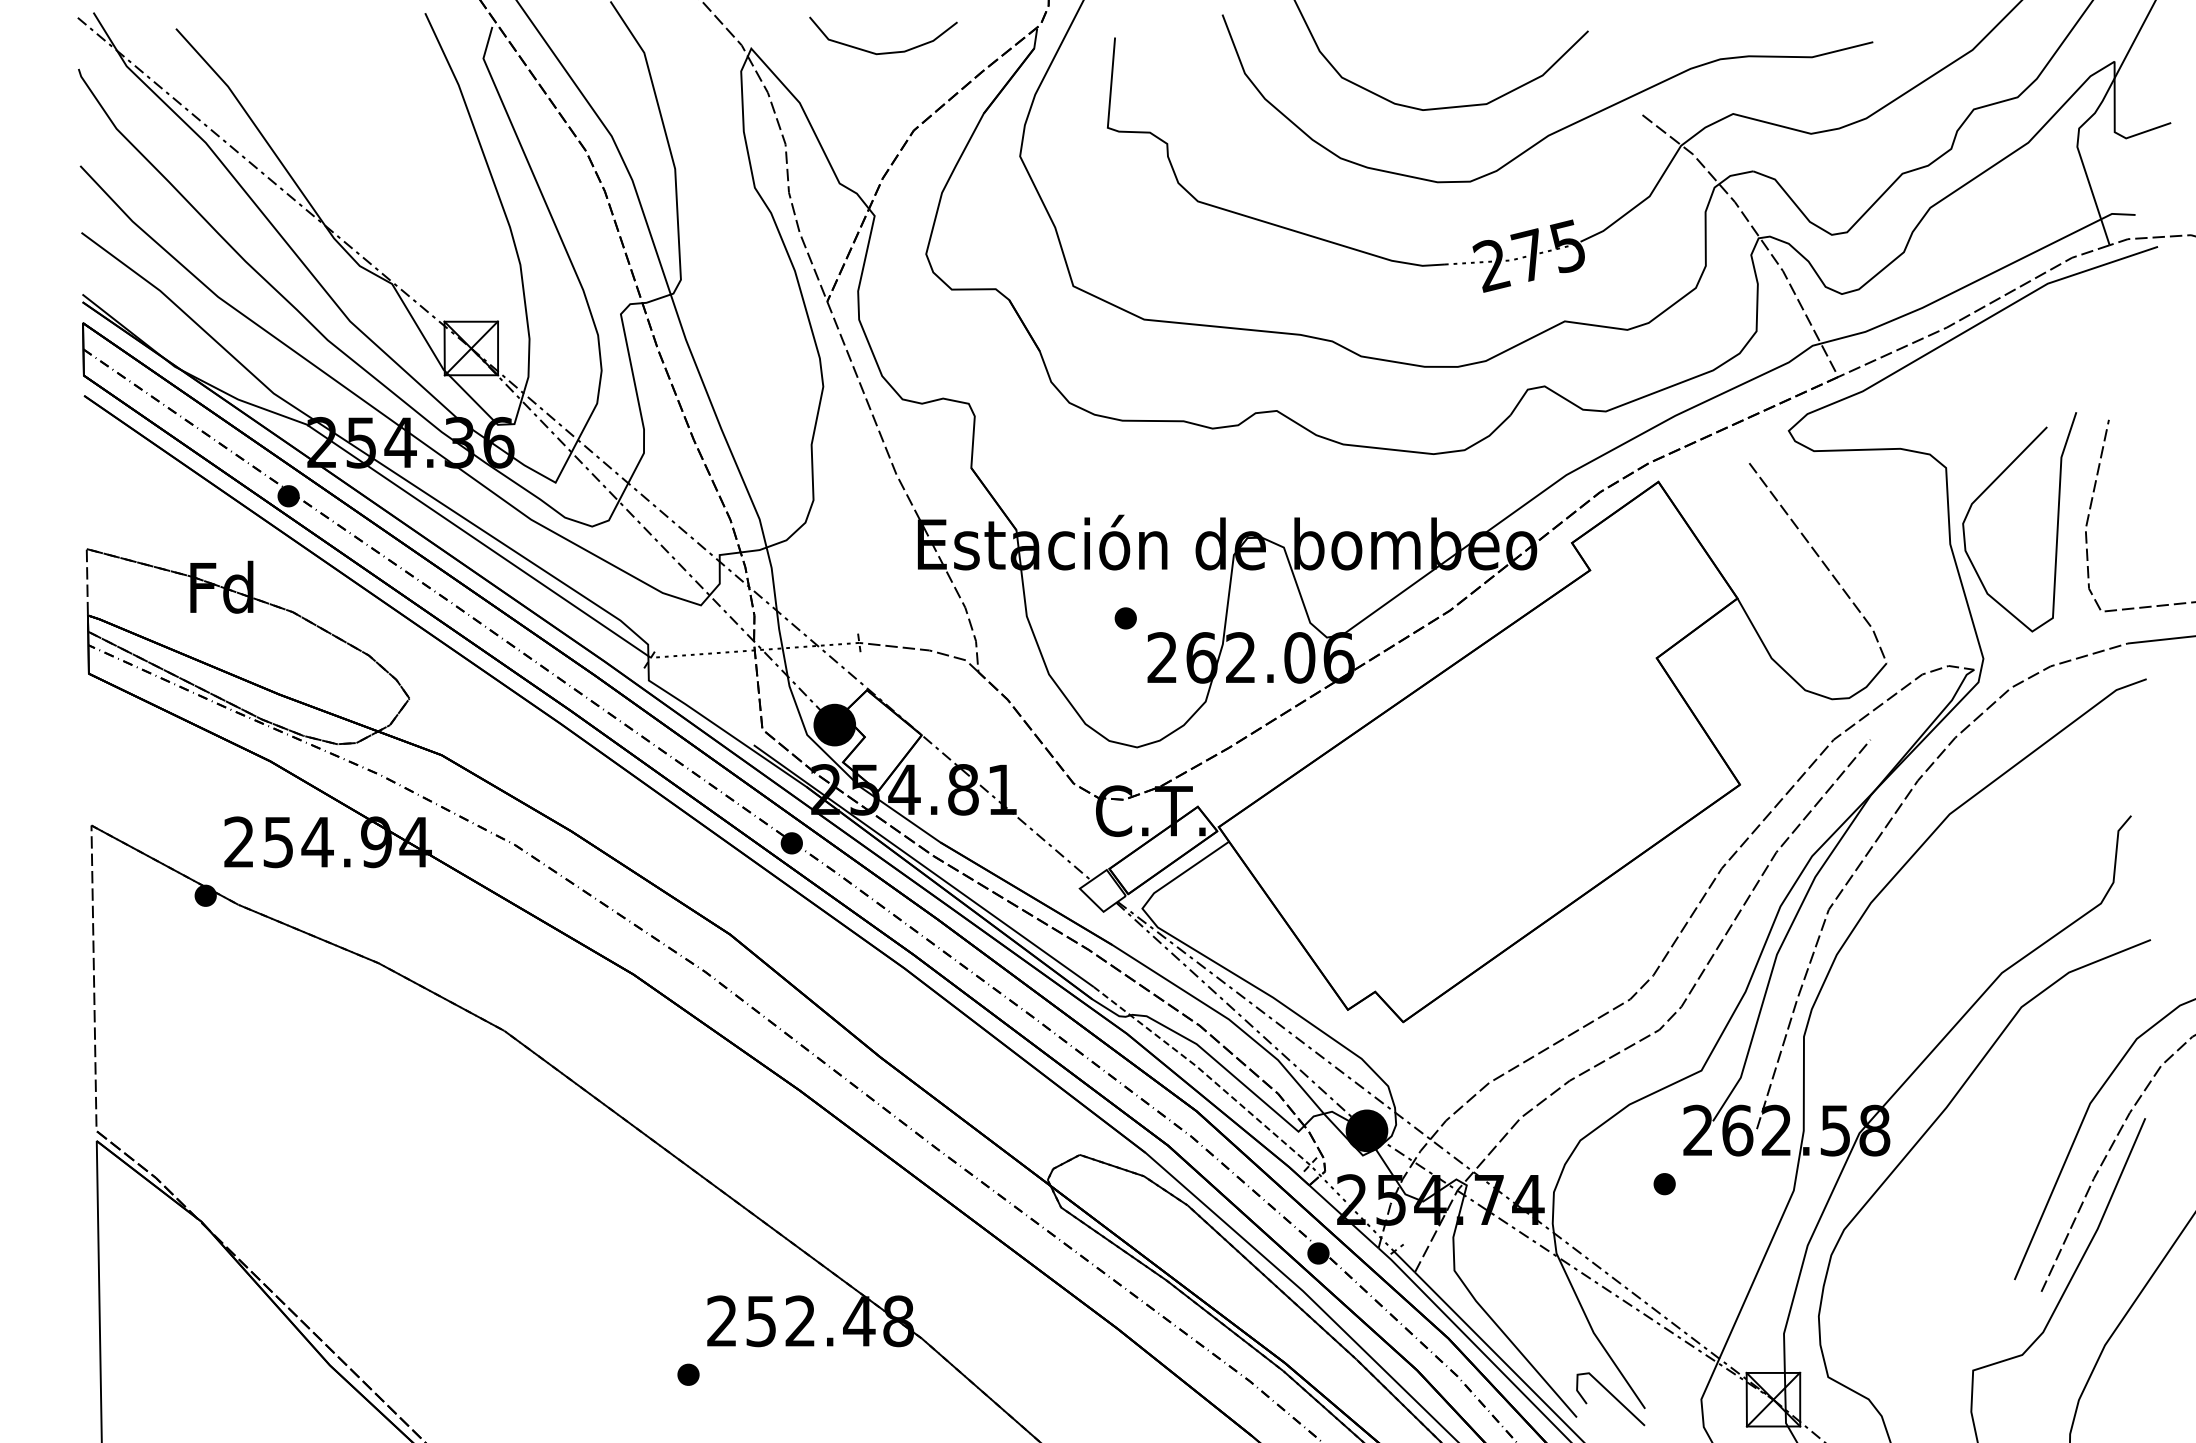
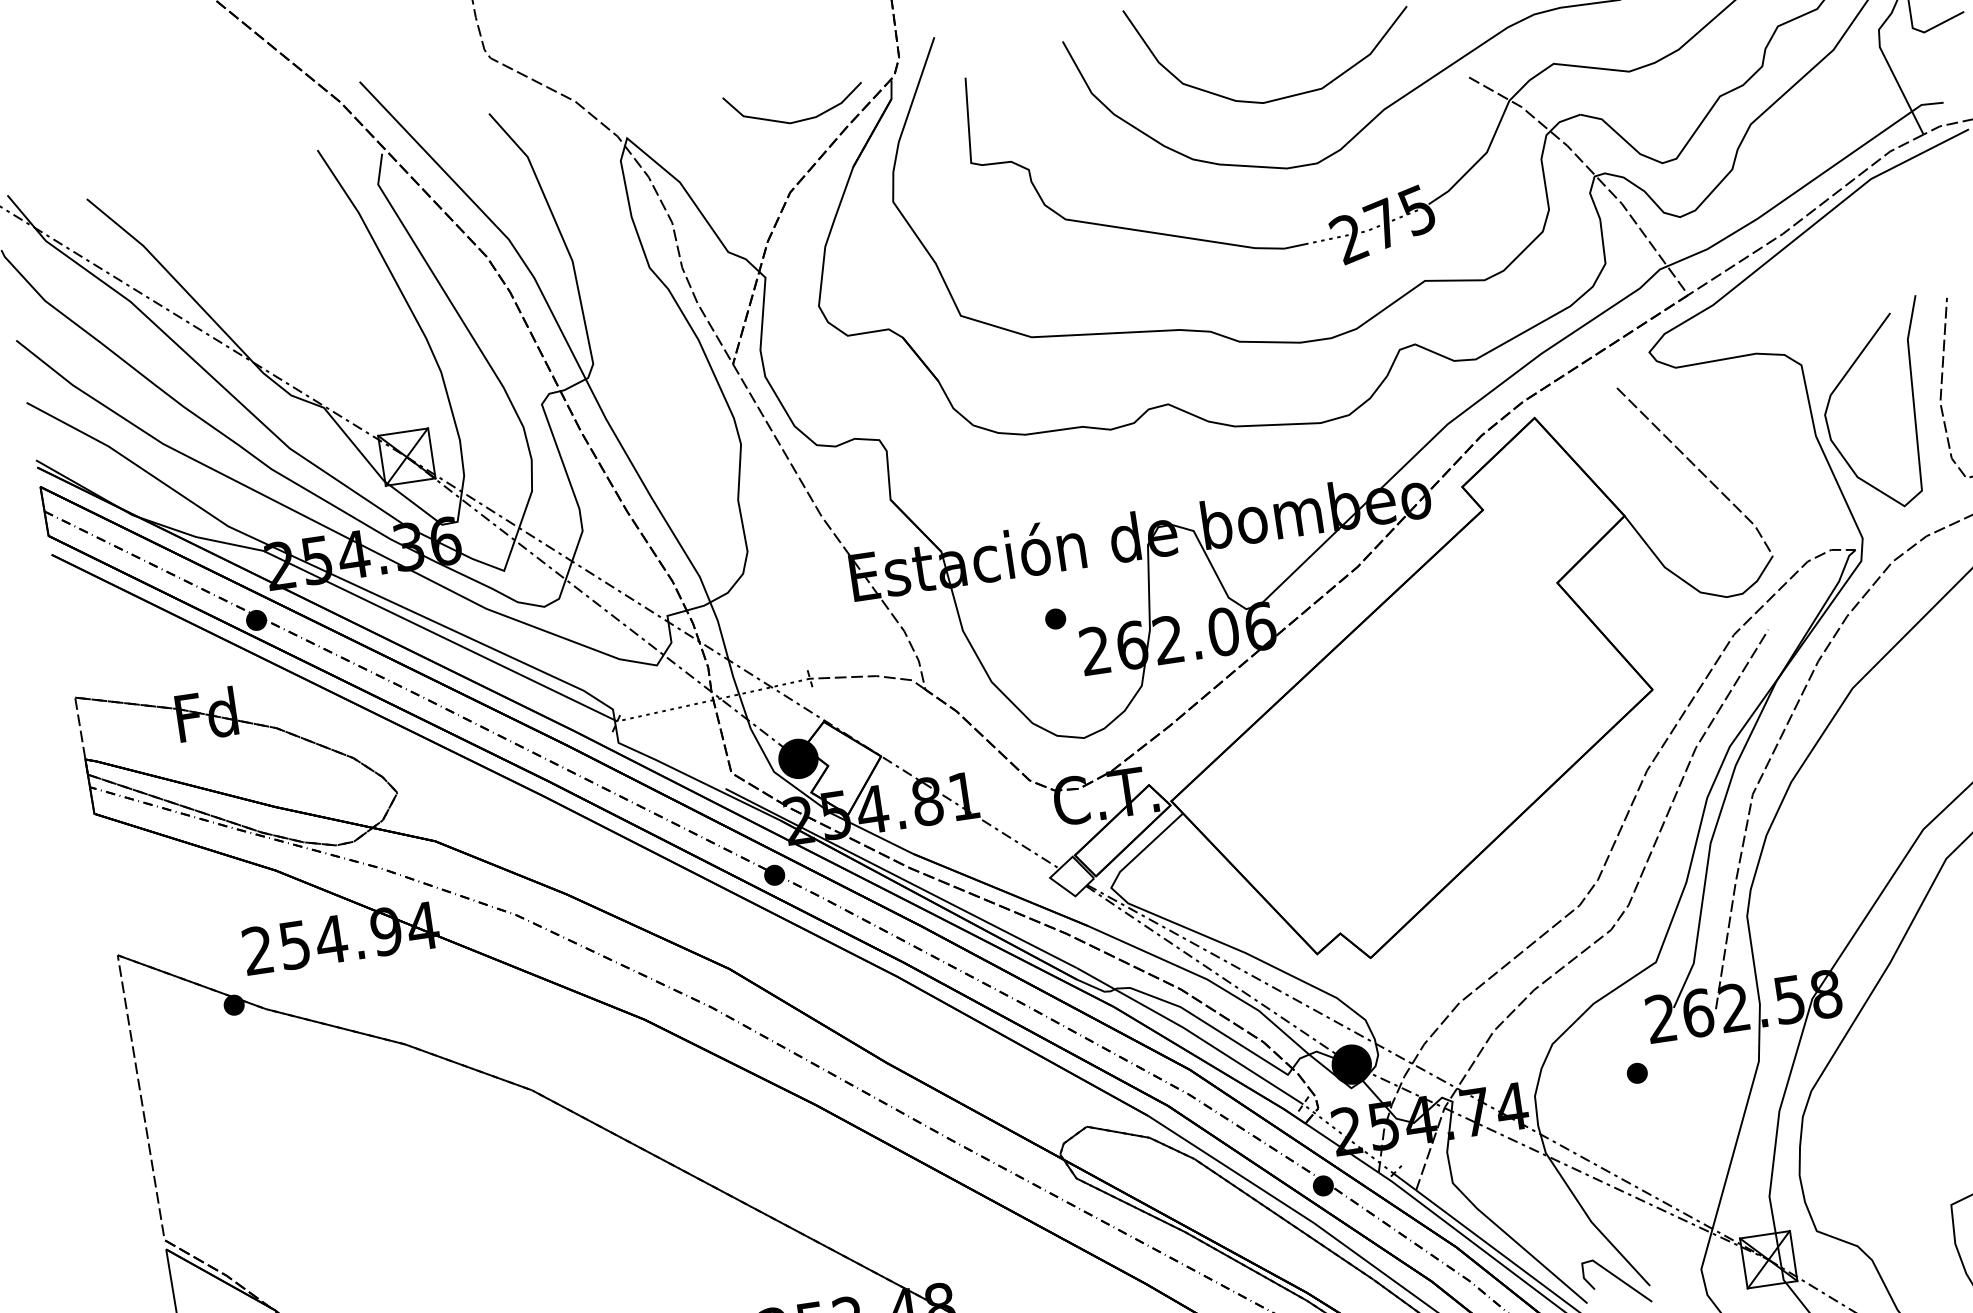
curve: (883, 52) -> (796, 120), moved
line: (1203, 1072) -> (1190, 1032), dashed -> solid

